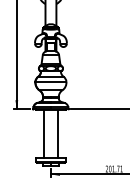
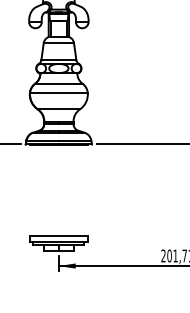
line: (43, 133) -> (44, 189), removed
line: (57, 133) -> (71, 189), removed

